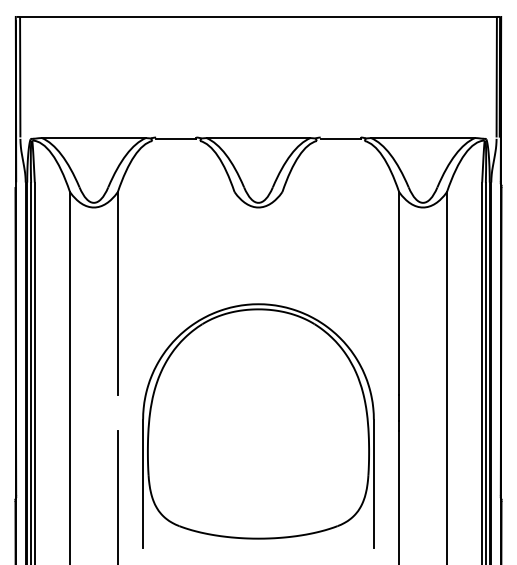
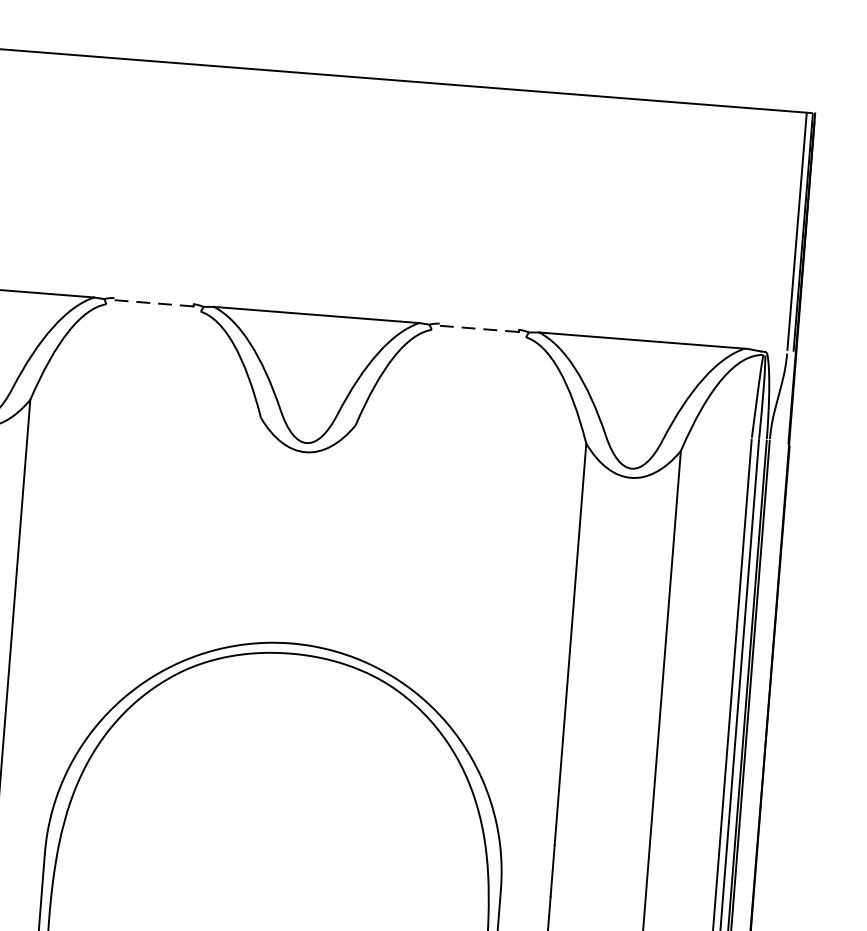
line: (175, 138) -> (152, 302), solid -> dashed
line: (340, 138) -> (478, 328), solid -> dashed

